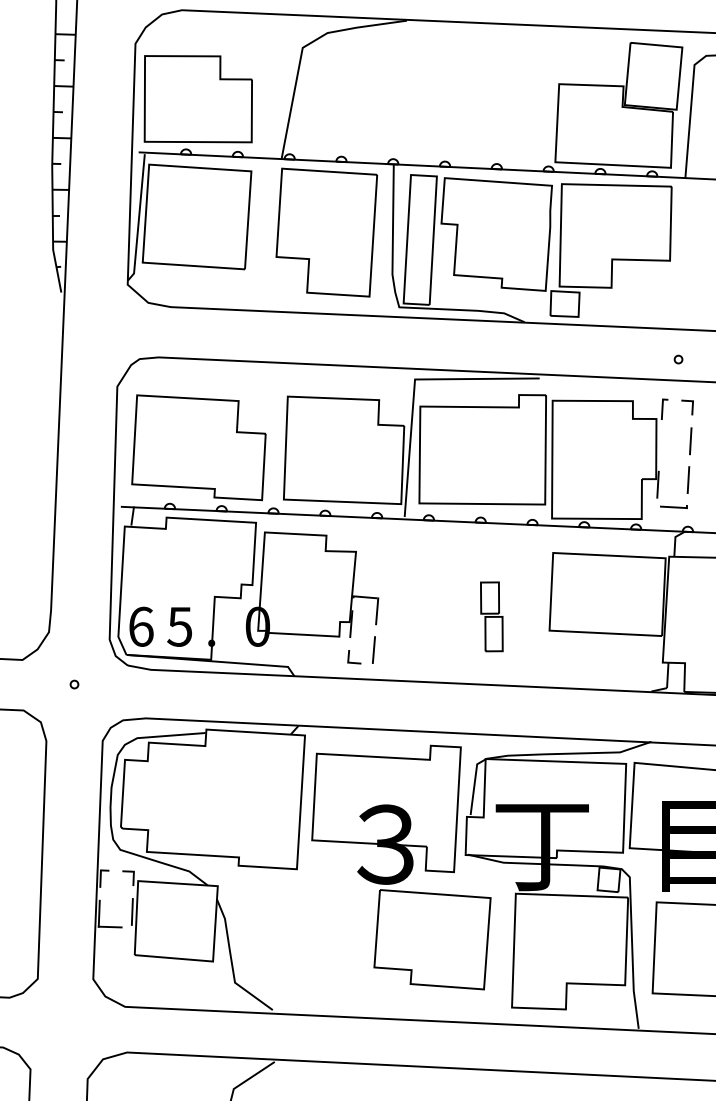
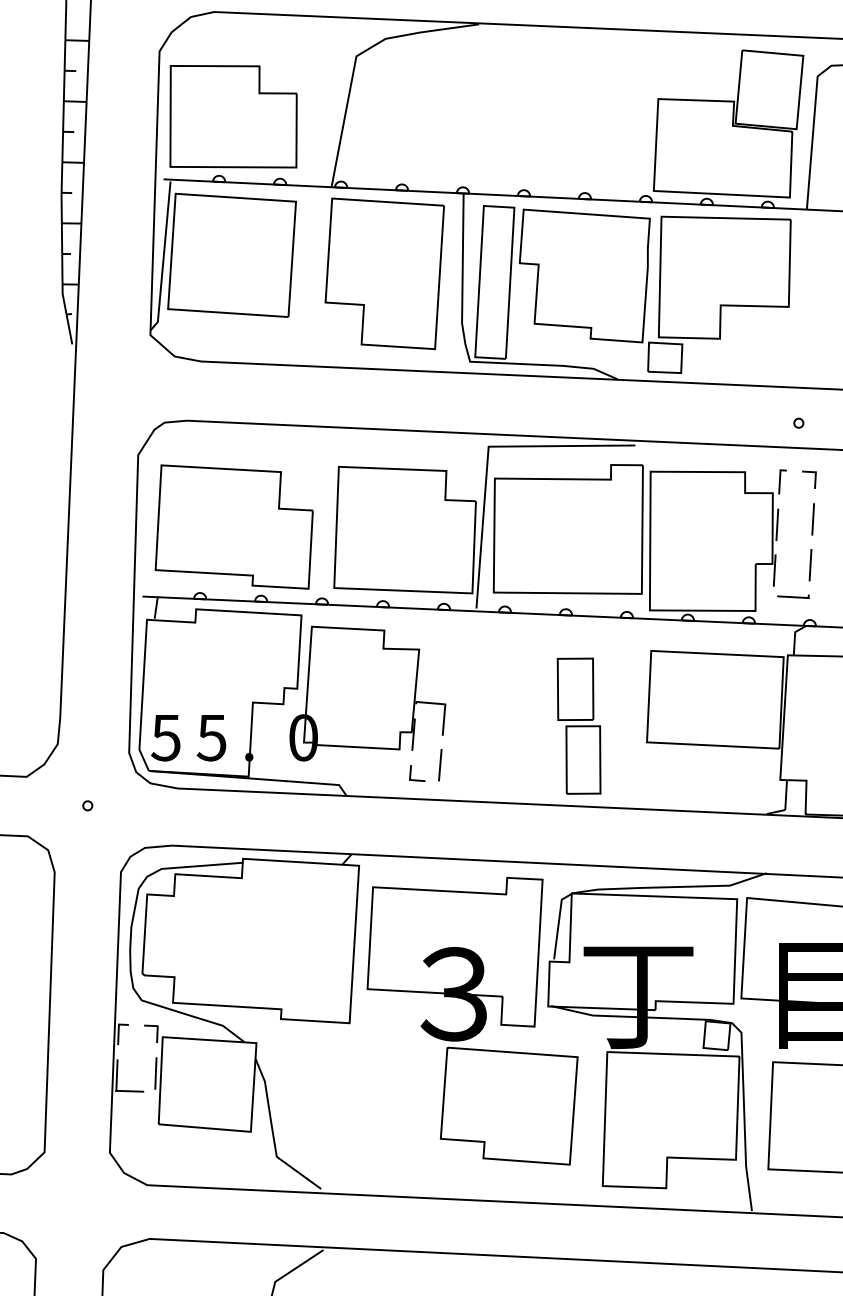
line: (660, 445) -> (777, 524), added
part: (491, 616) -> (578, 725), size x1.67
text: (140, 626) -> (165, 737), 6 -> 5

